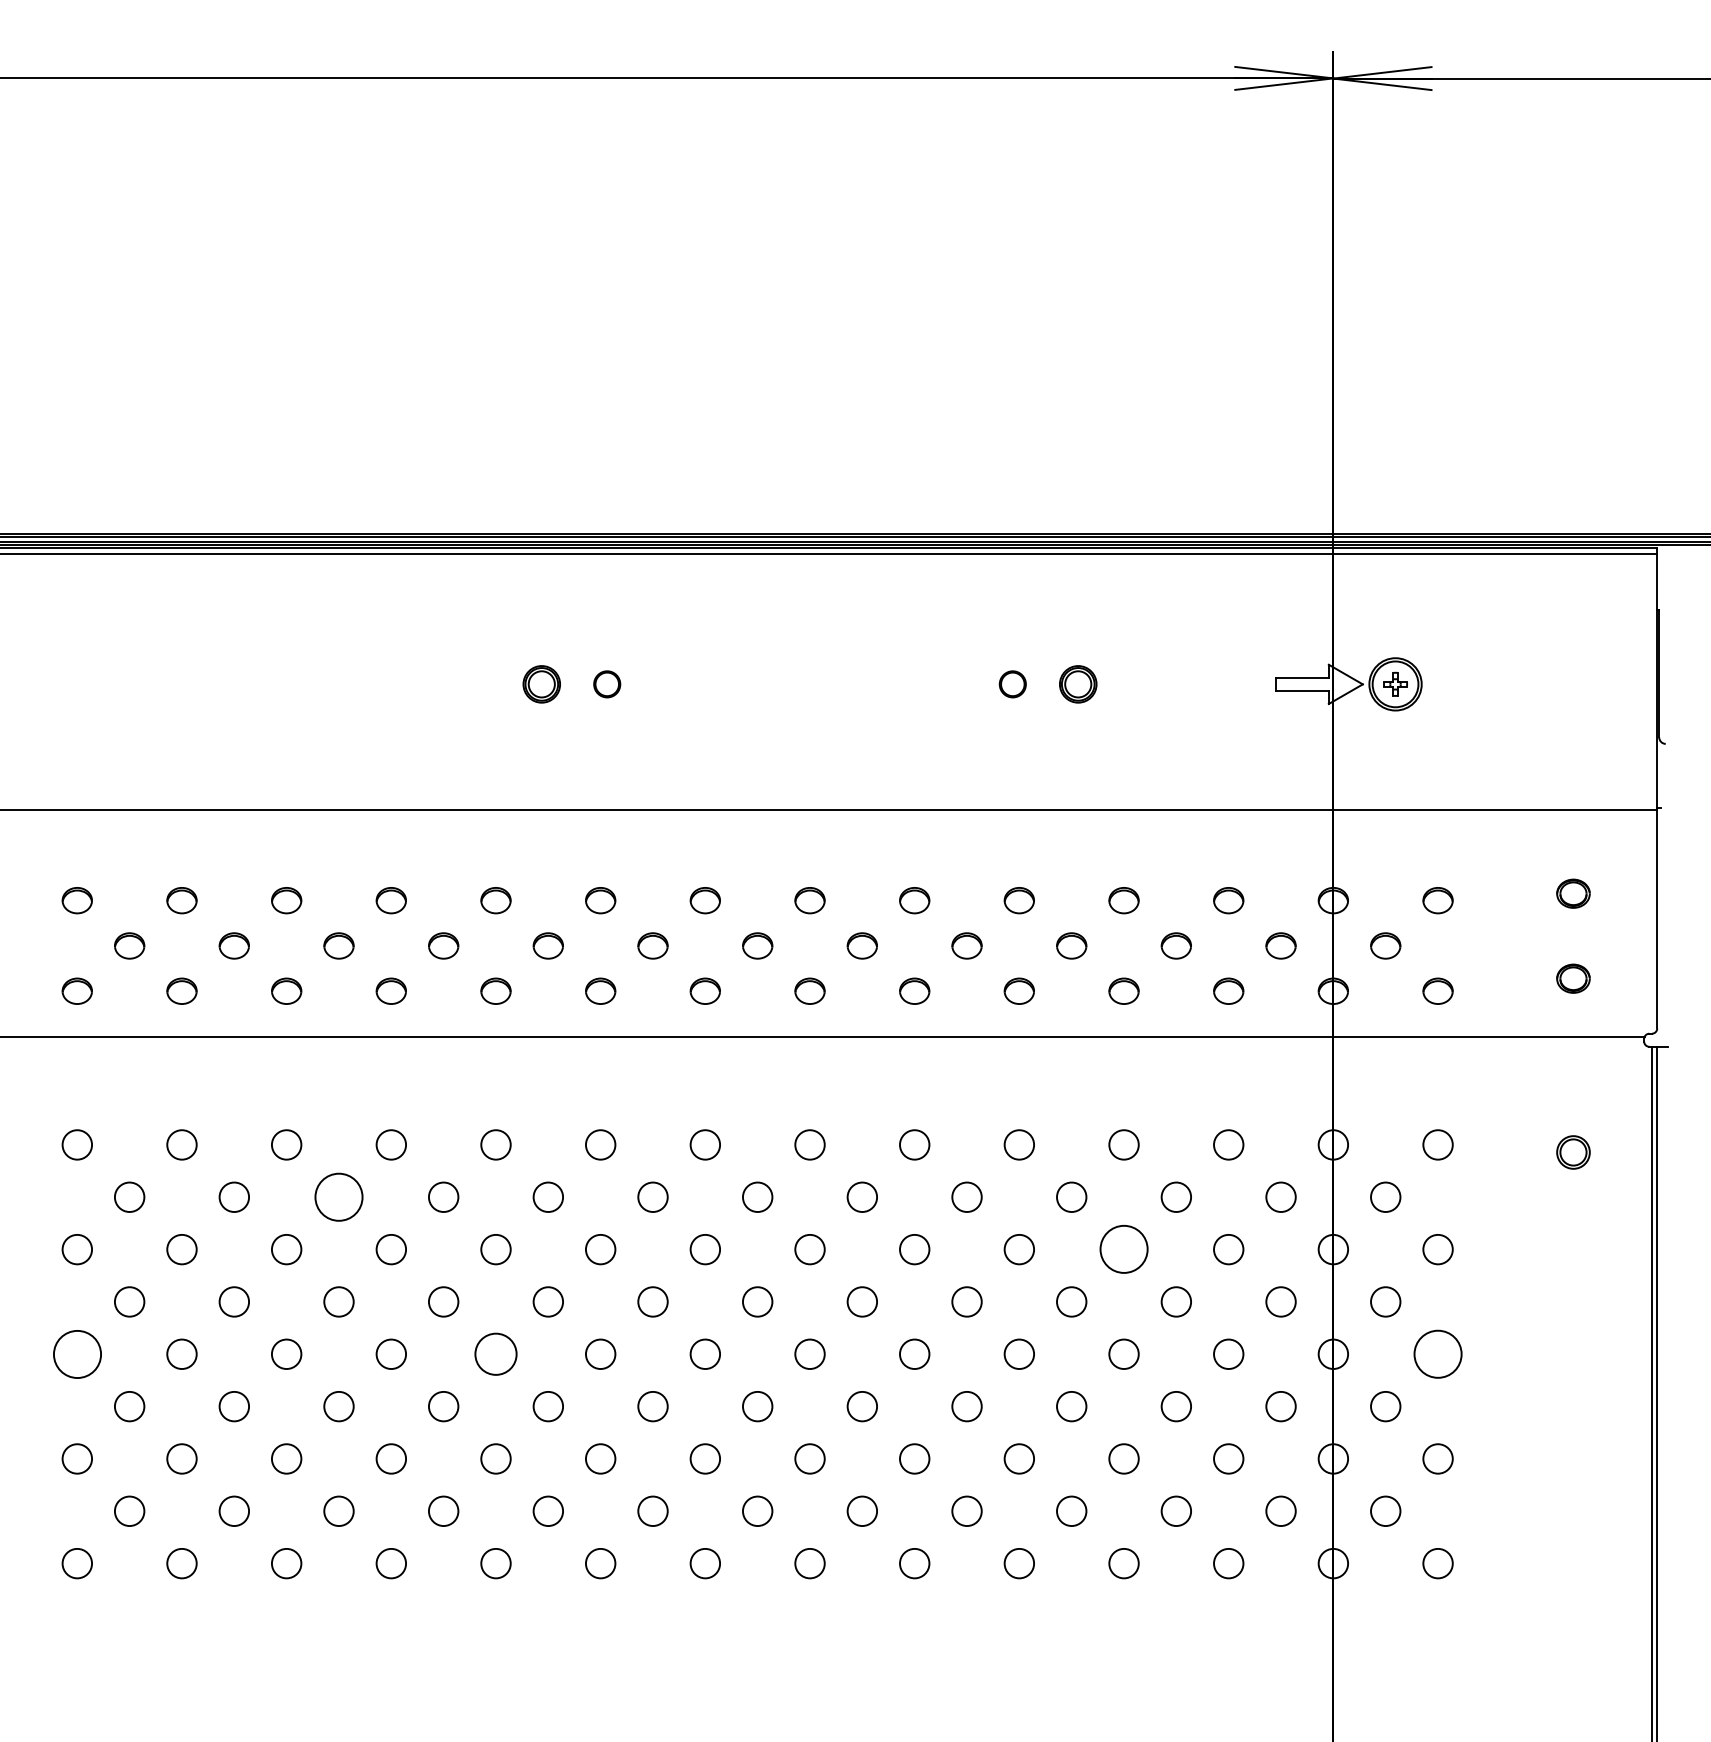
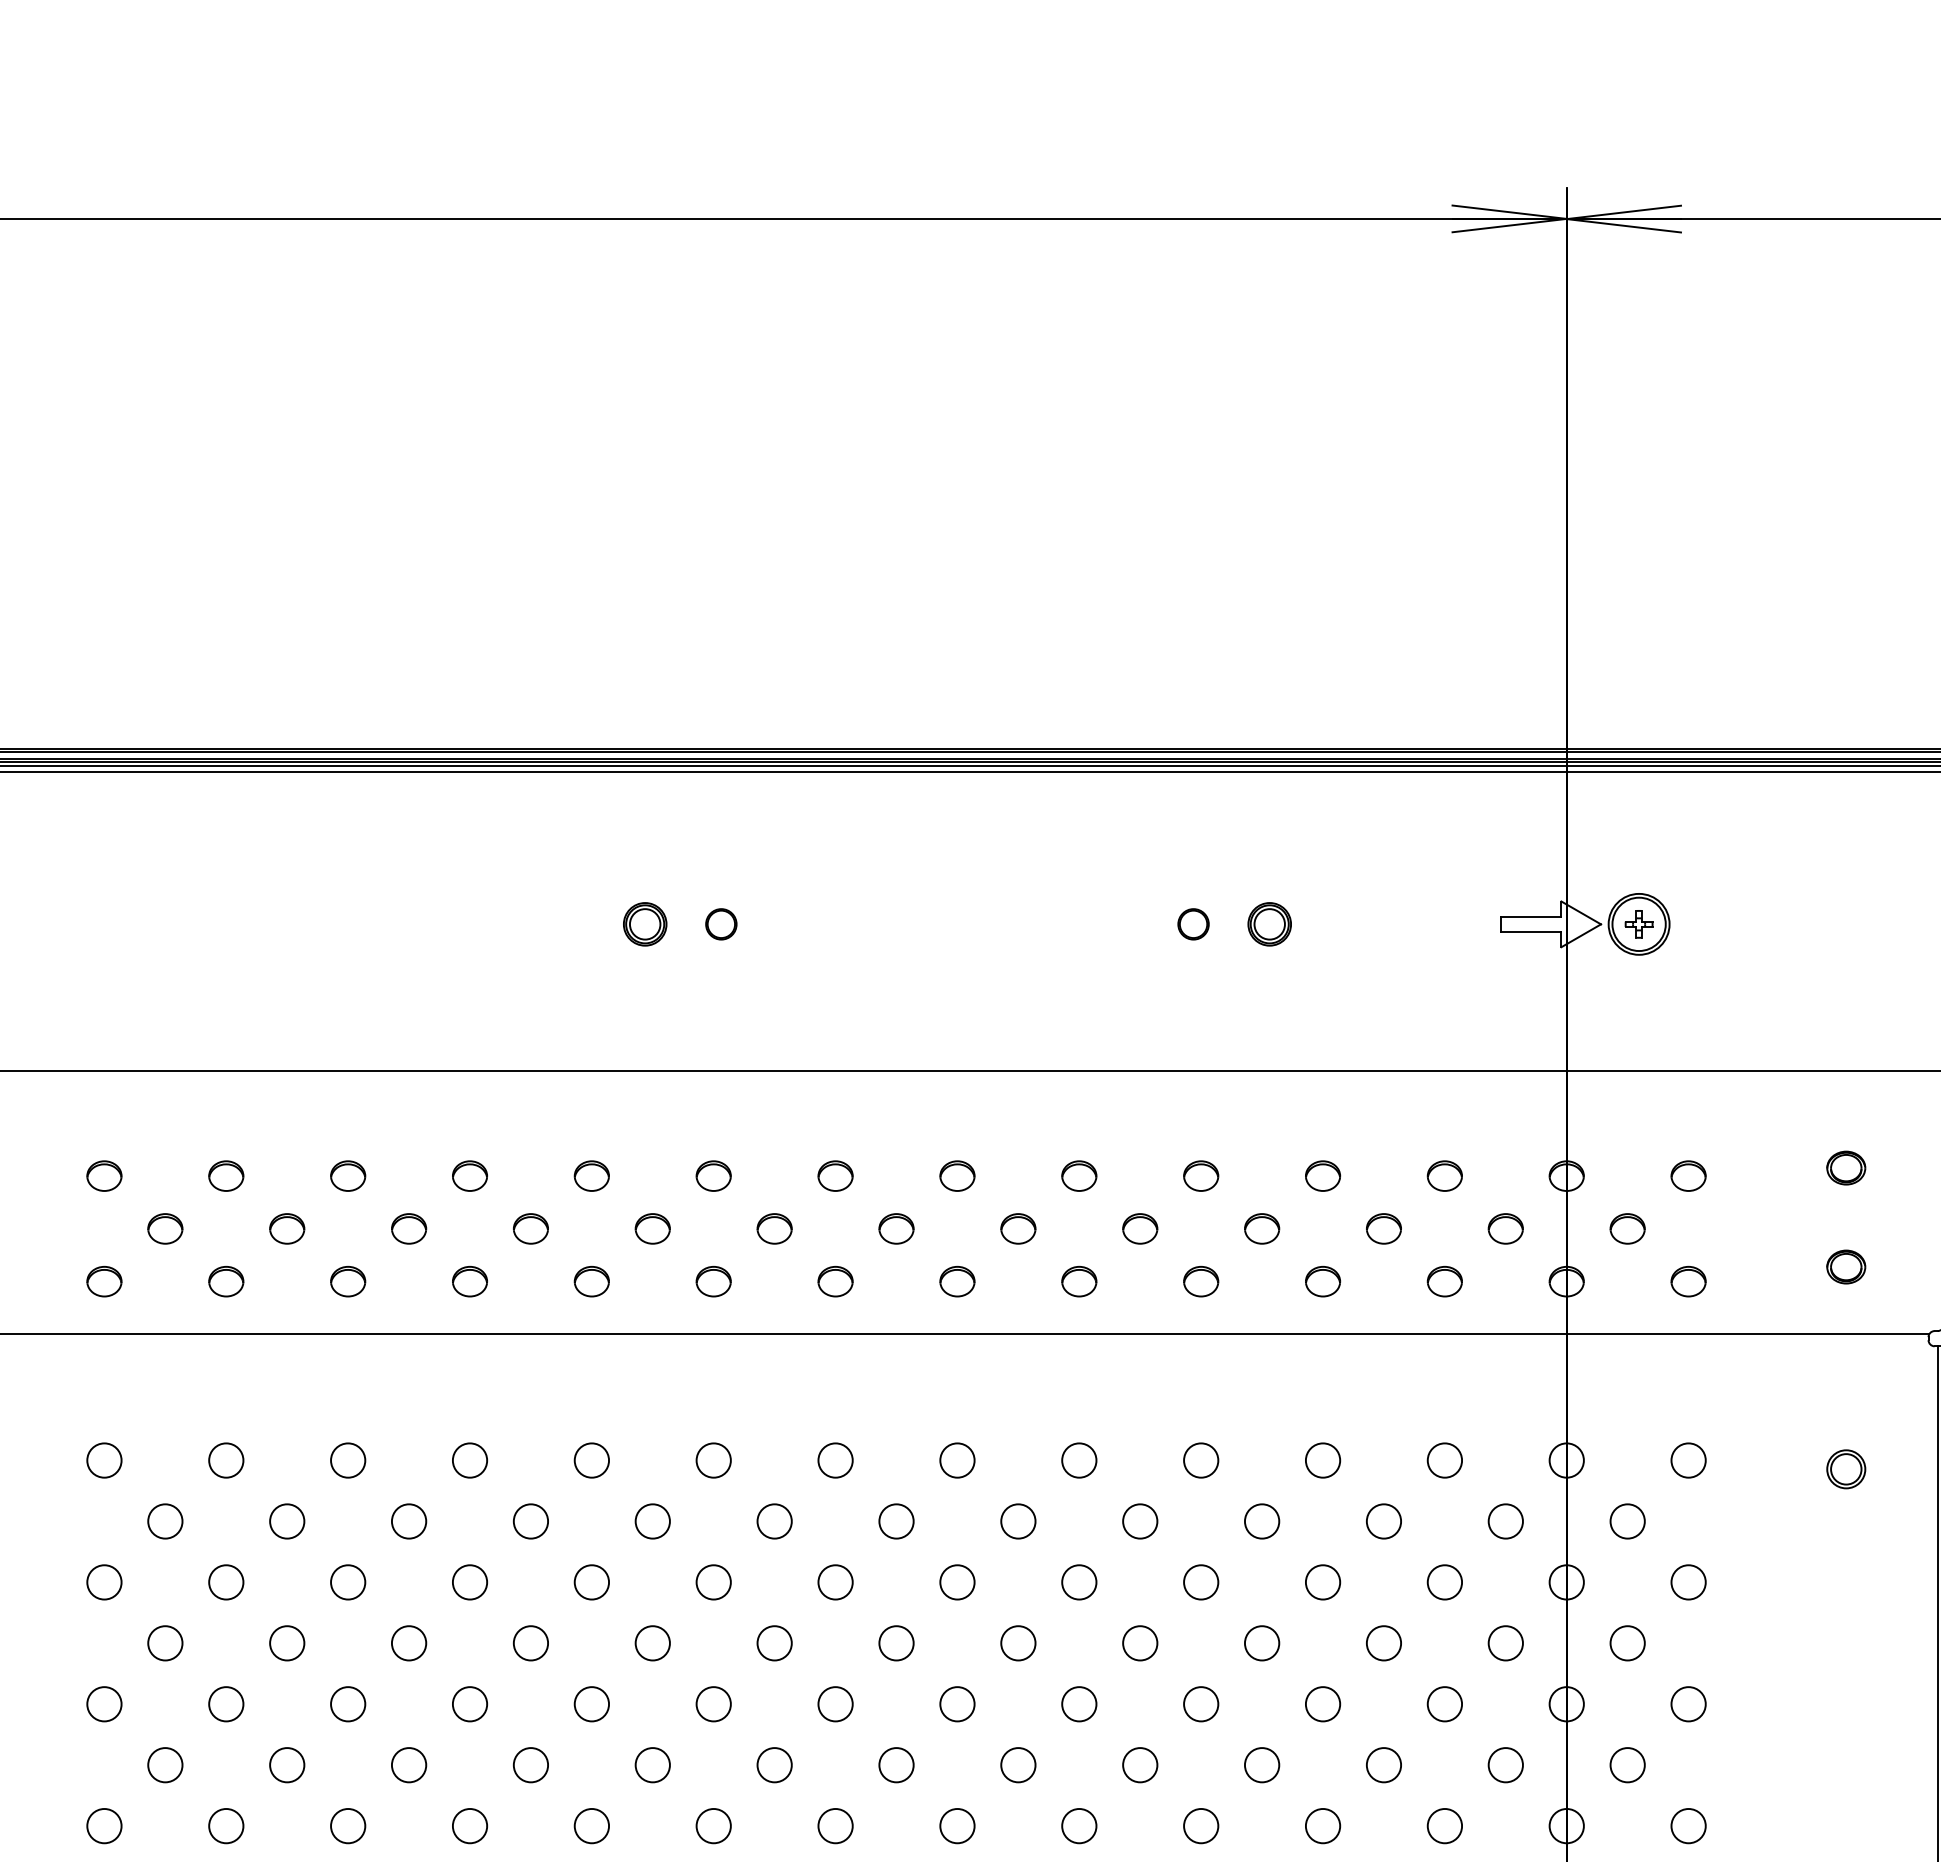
circle: (338, 1197) -> (408, 1521), size x0.62
circle: (1123, 1249) -> (1322, 1582), size x0.62
circle: (76, 1353) -> (103, 1703), size x0.62
circle: (495, 1354) -> (591, 1704), size x0.71
circle: (1437, 1354) -> (1687, 1704), size x0.62

